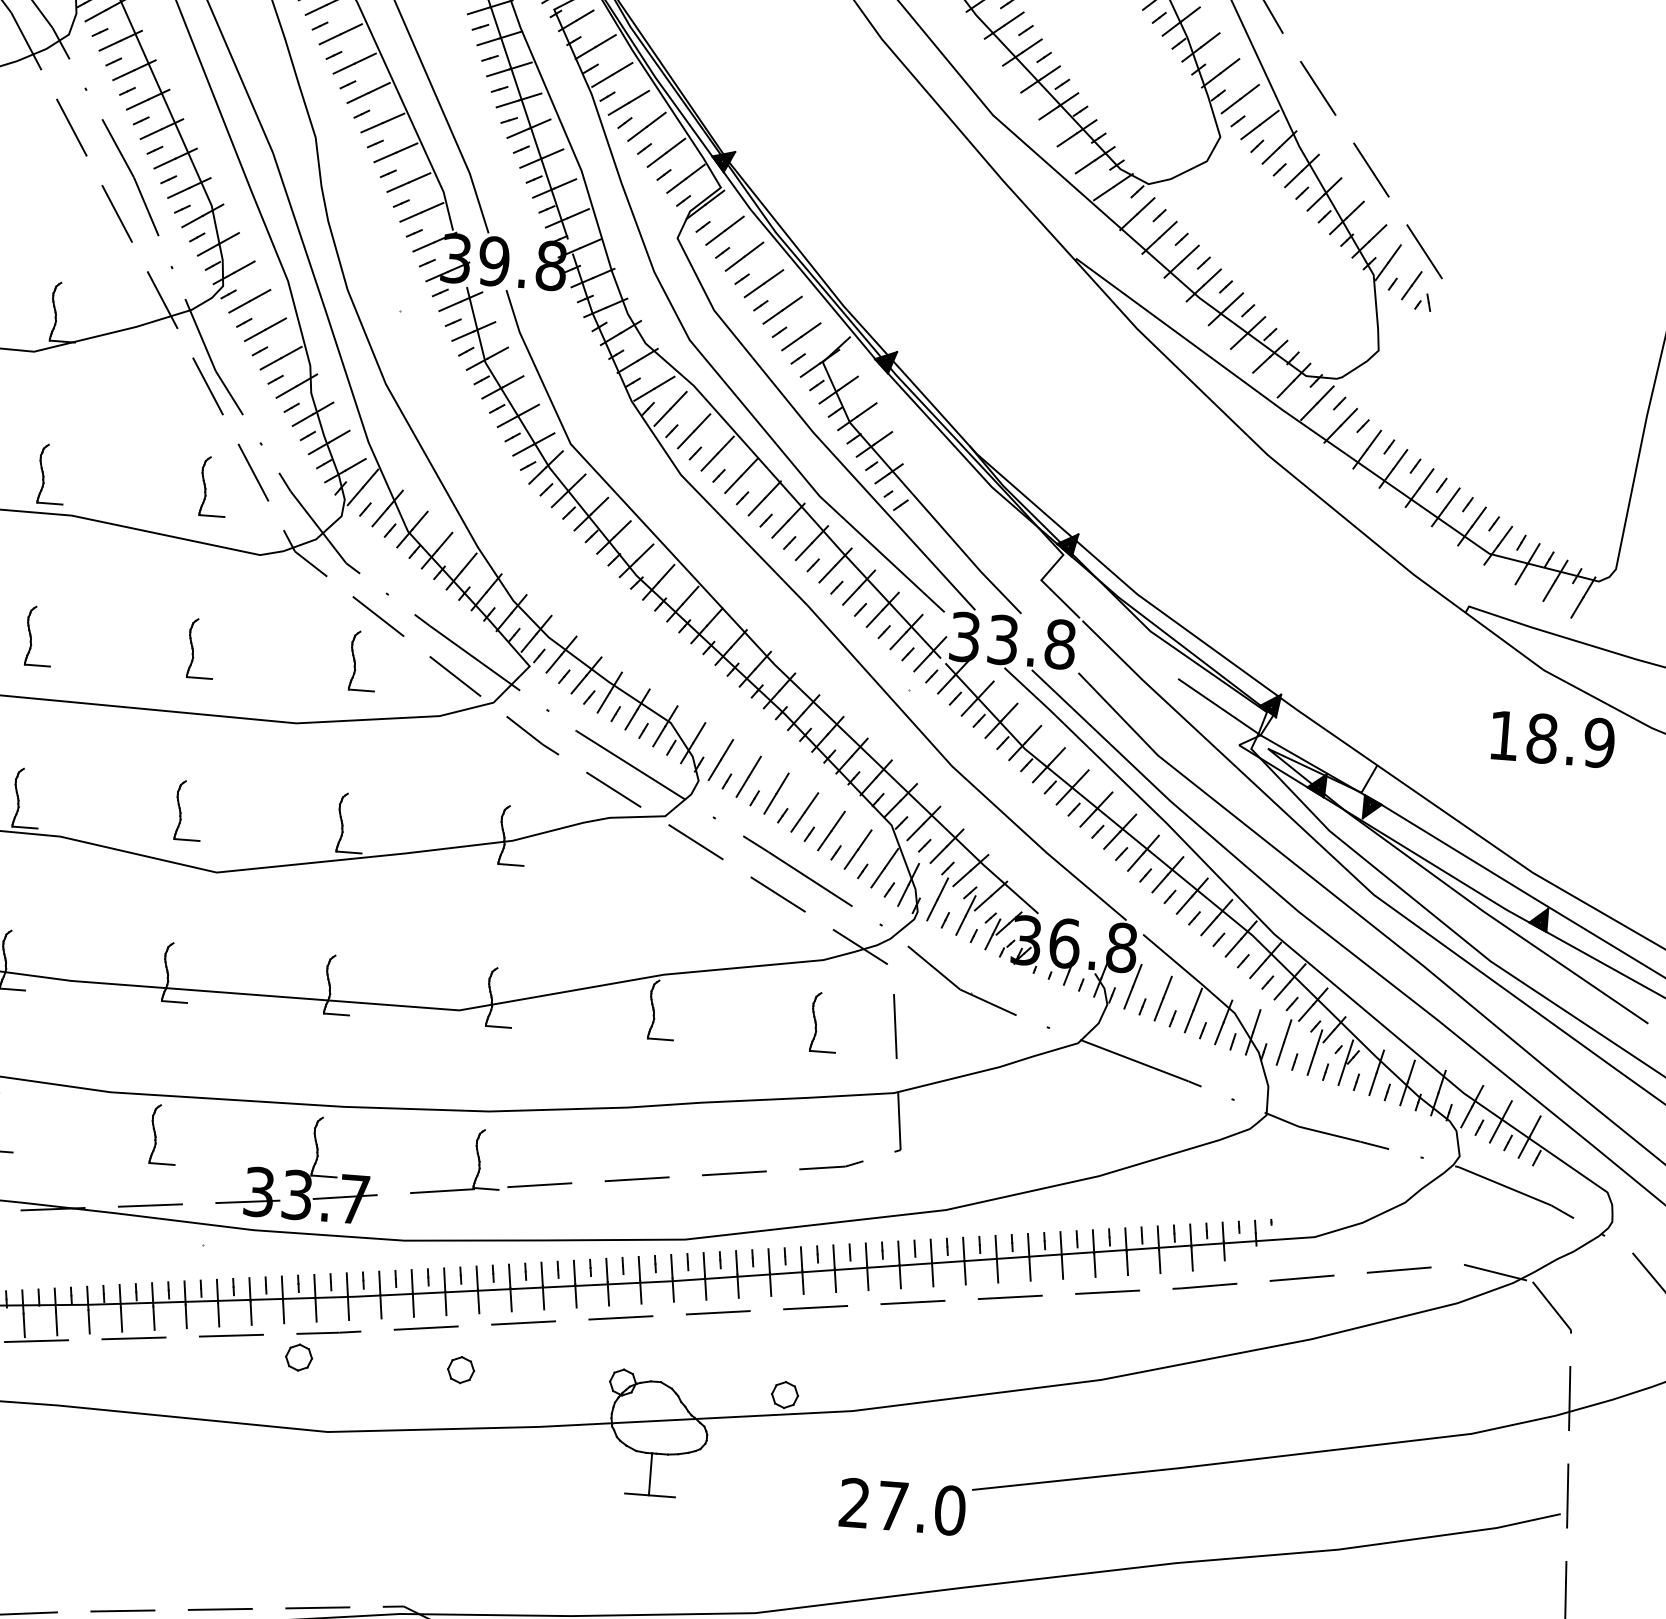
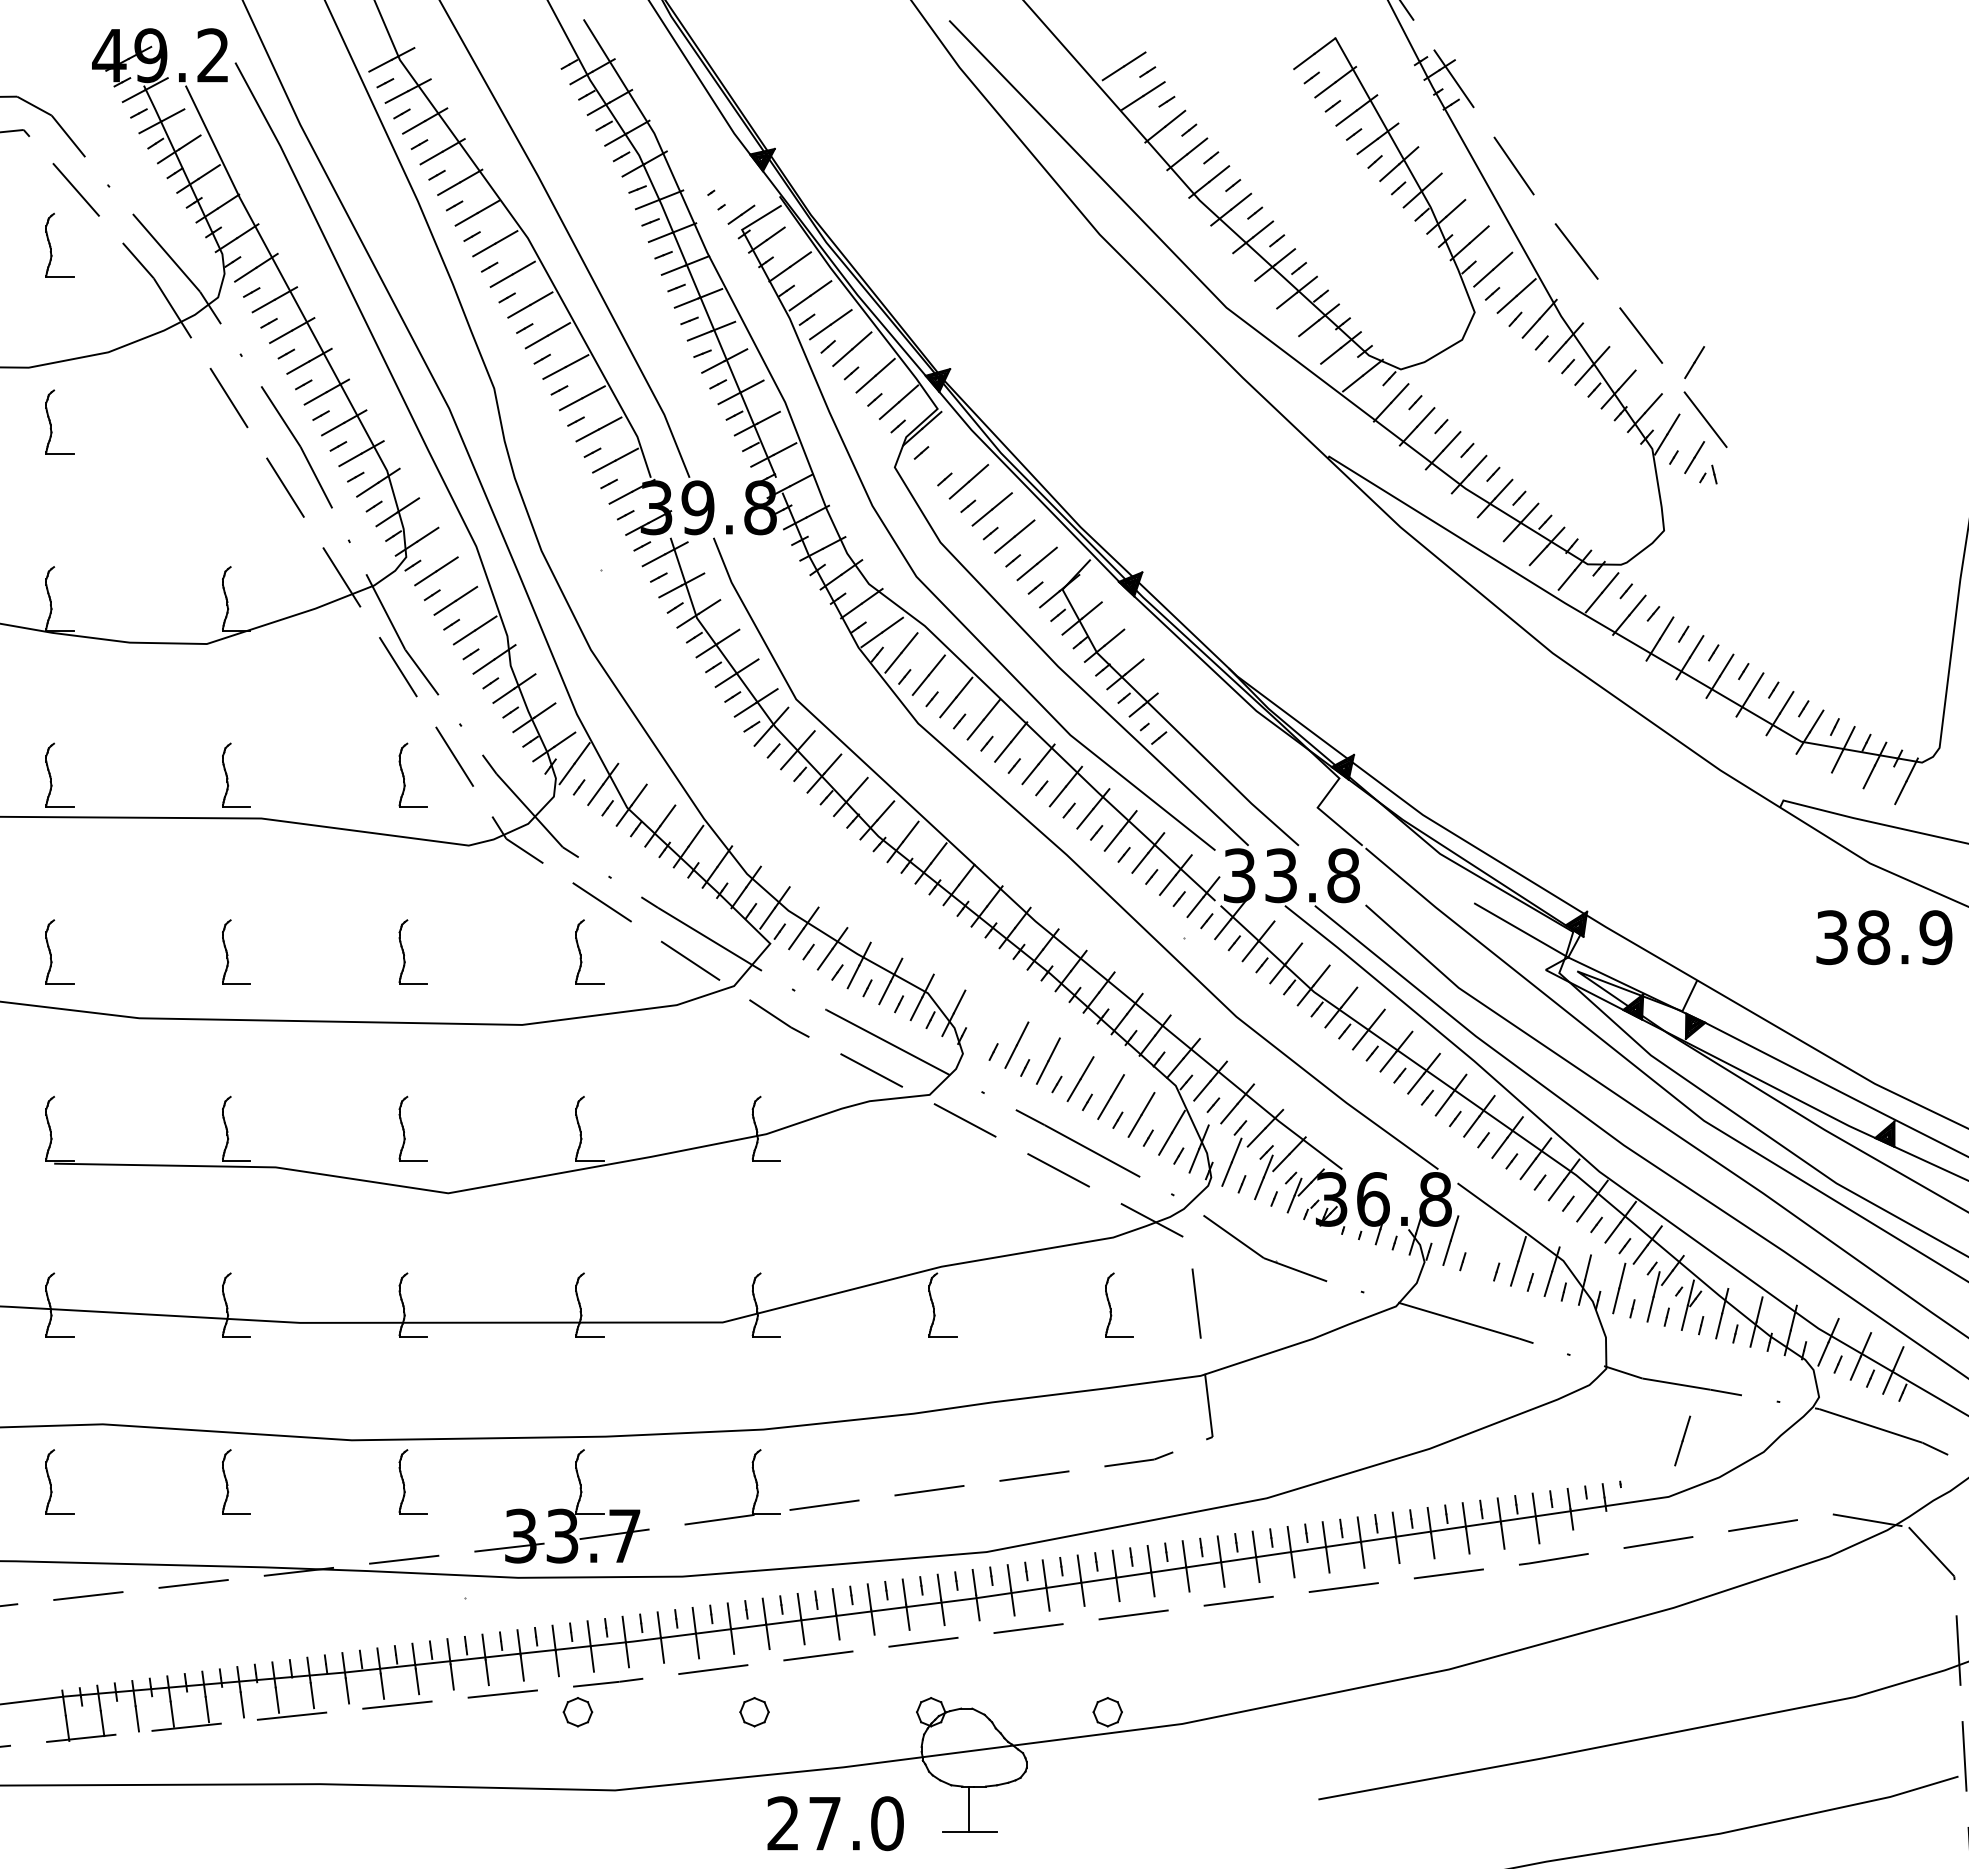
line: (1418, 198) -> (1694, 362), added
line: (724, 230) -> (945, 455), removed
text: (1503, 735) -> (1831, 937), 18.9 -> 38.9
line: (720, 759) -> (984, 1028), removed
line: (1163, 998) -> (1682, 1440), moved
text: (902, 1506) -> (835, 1823), moved

